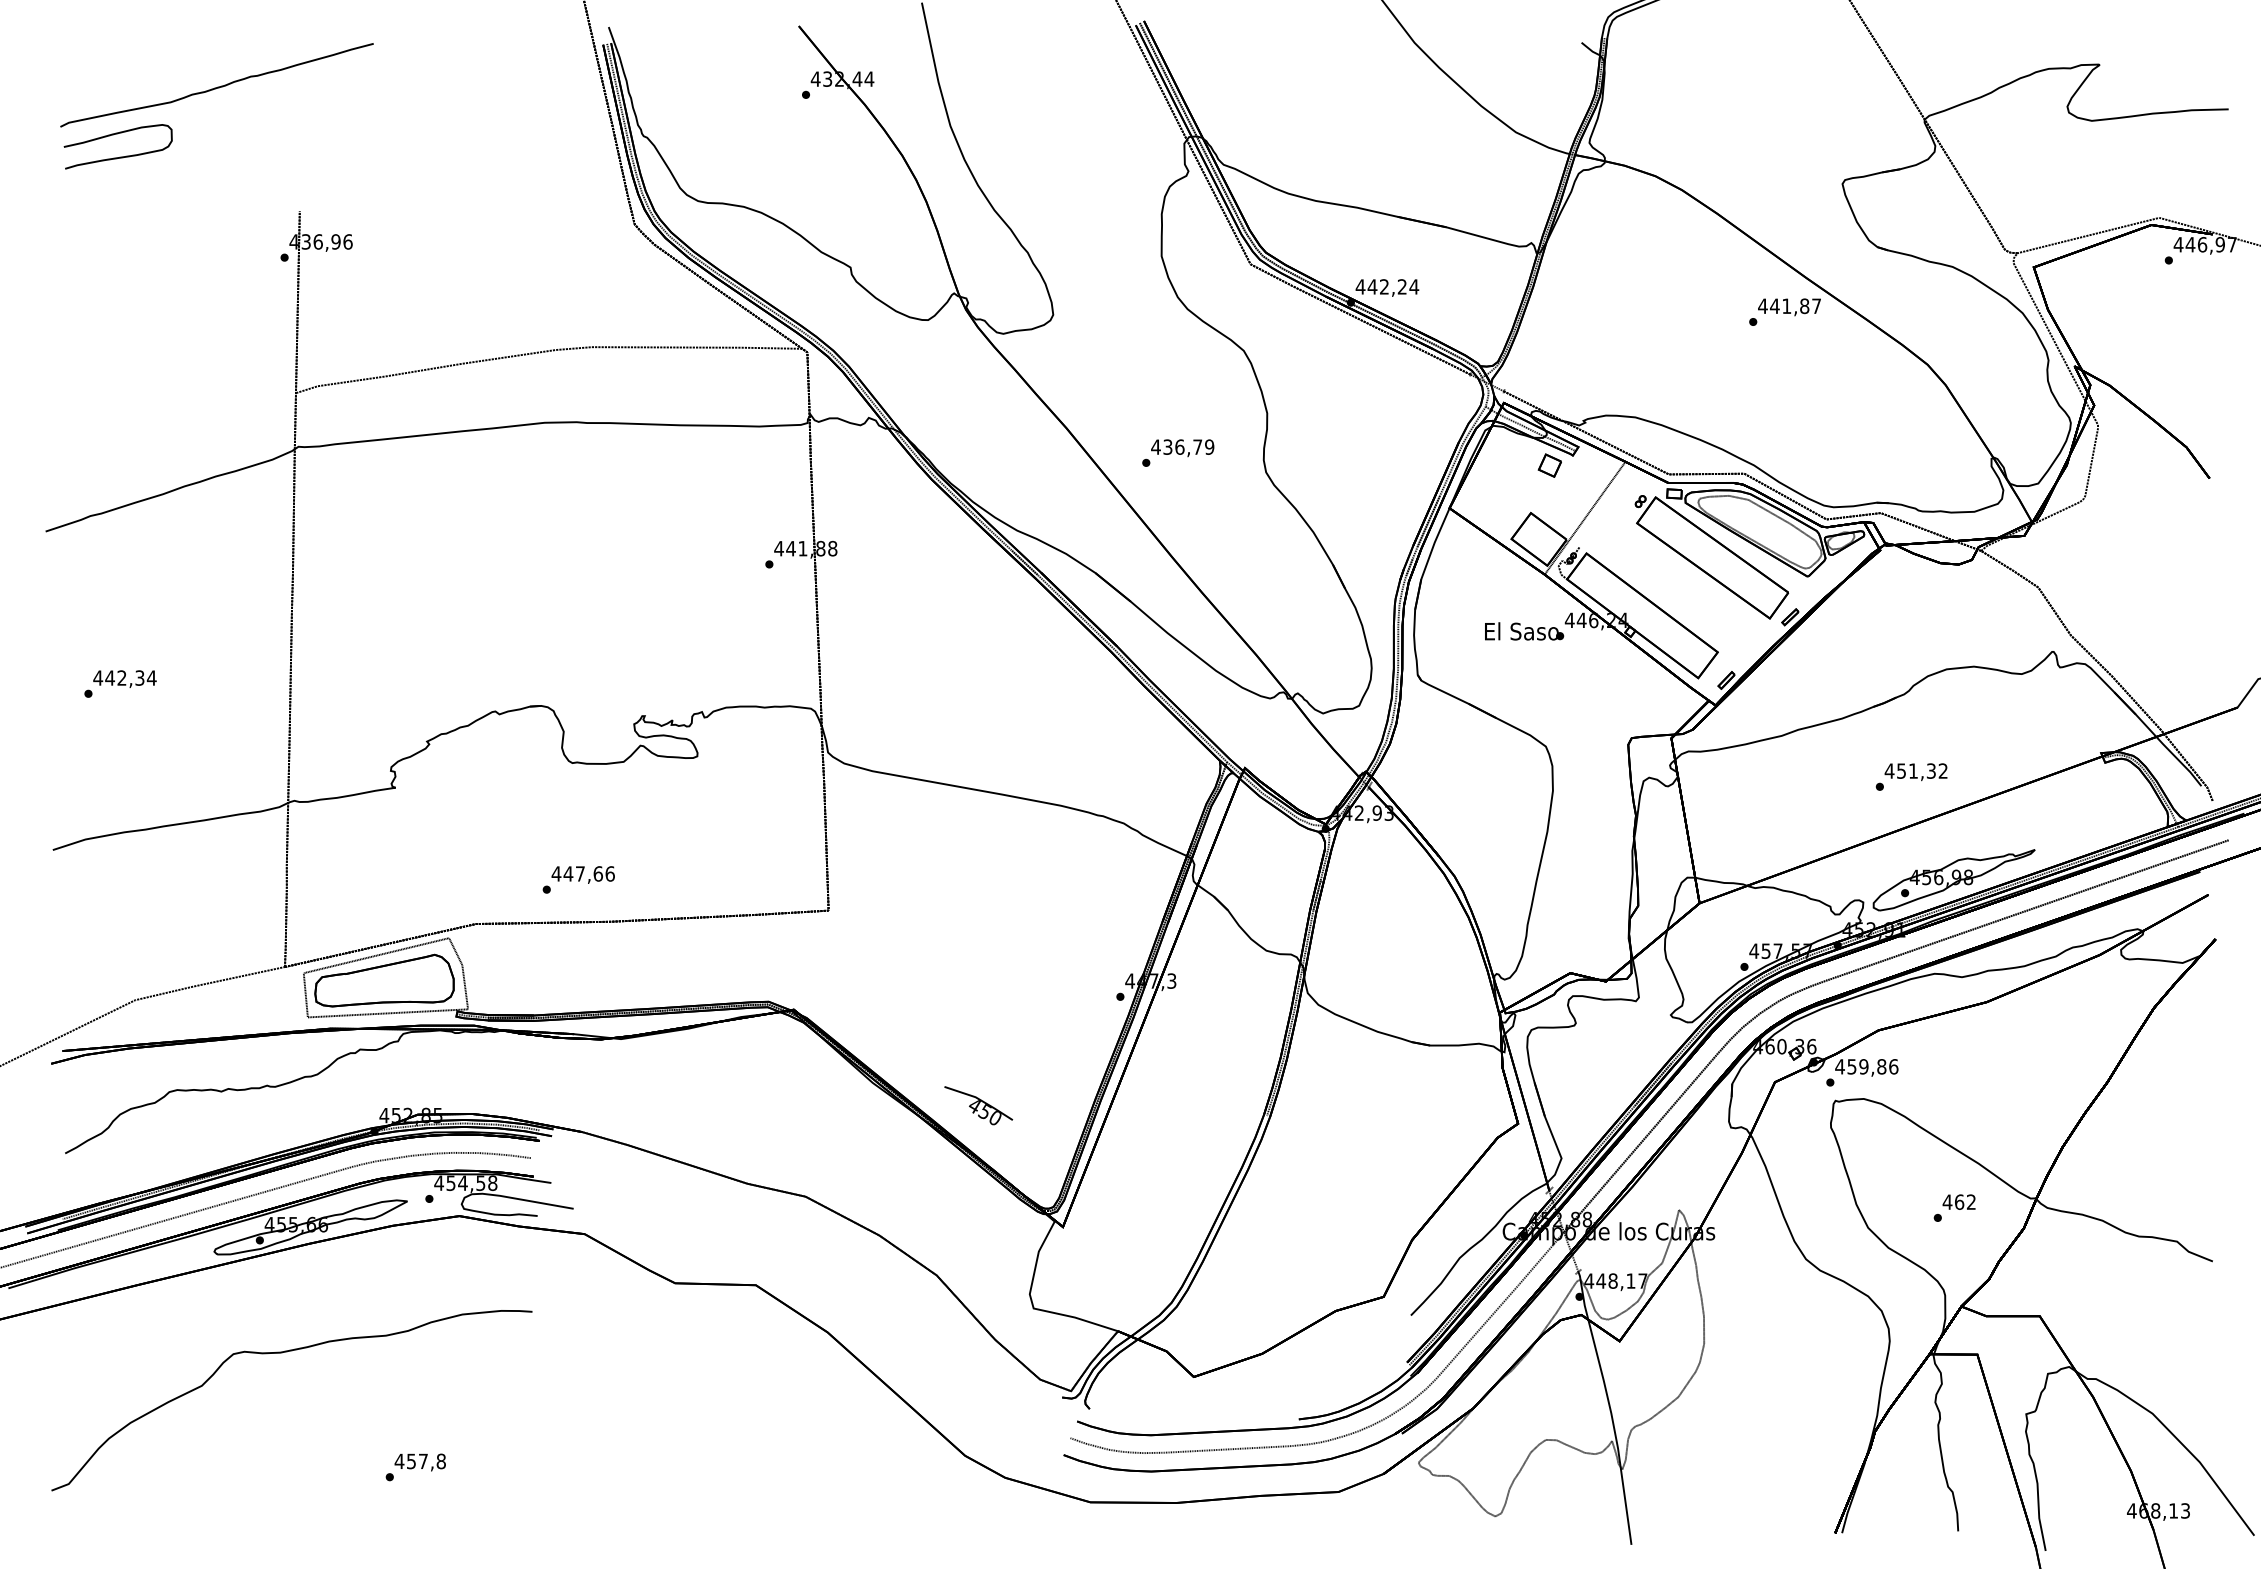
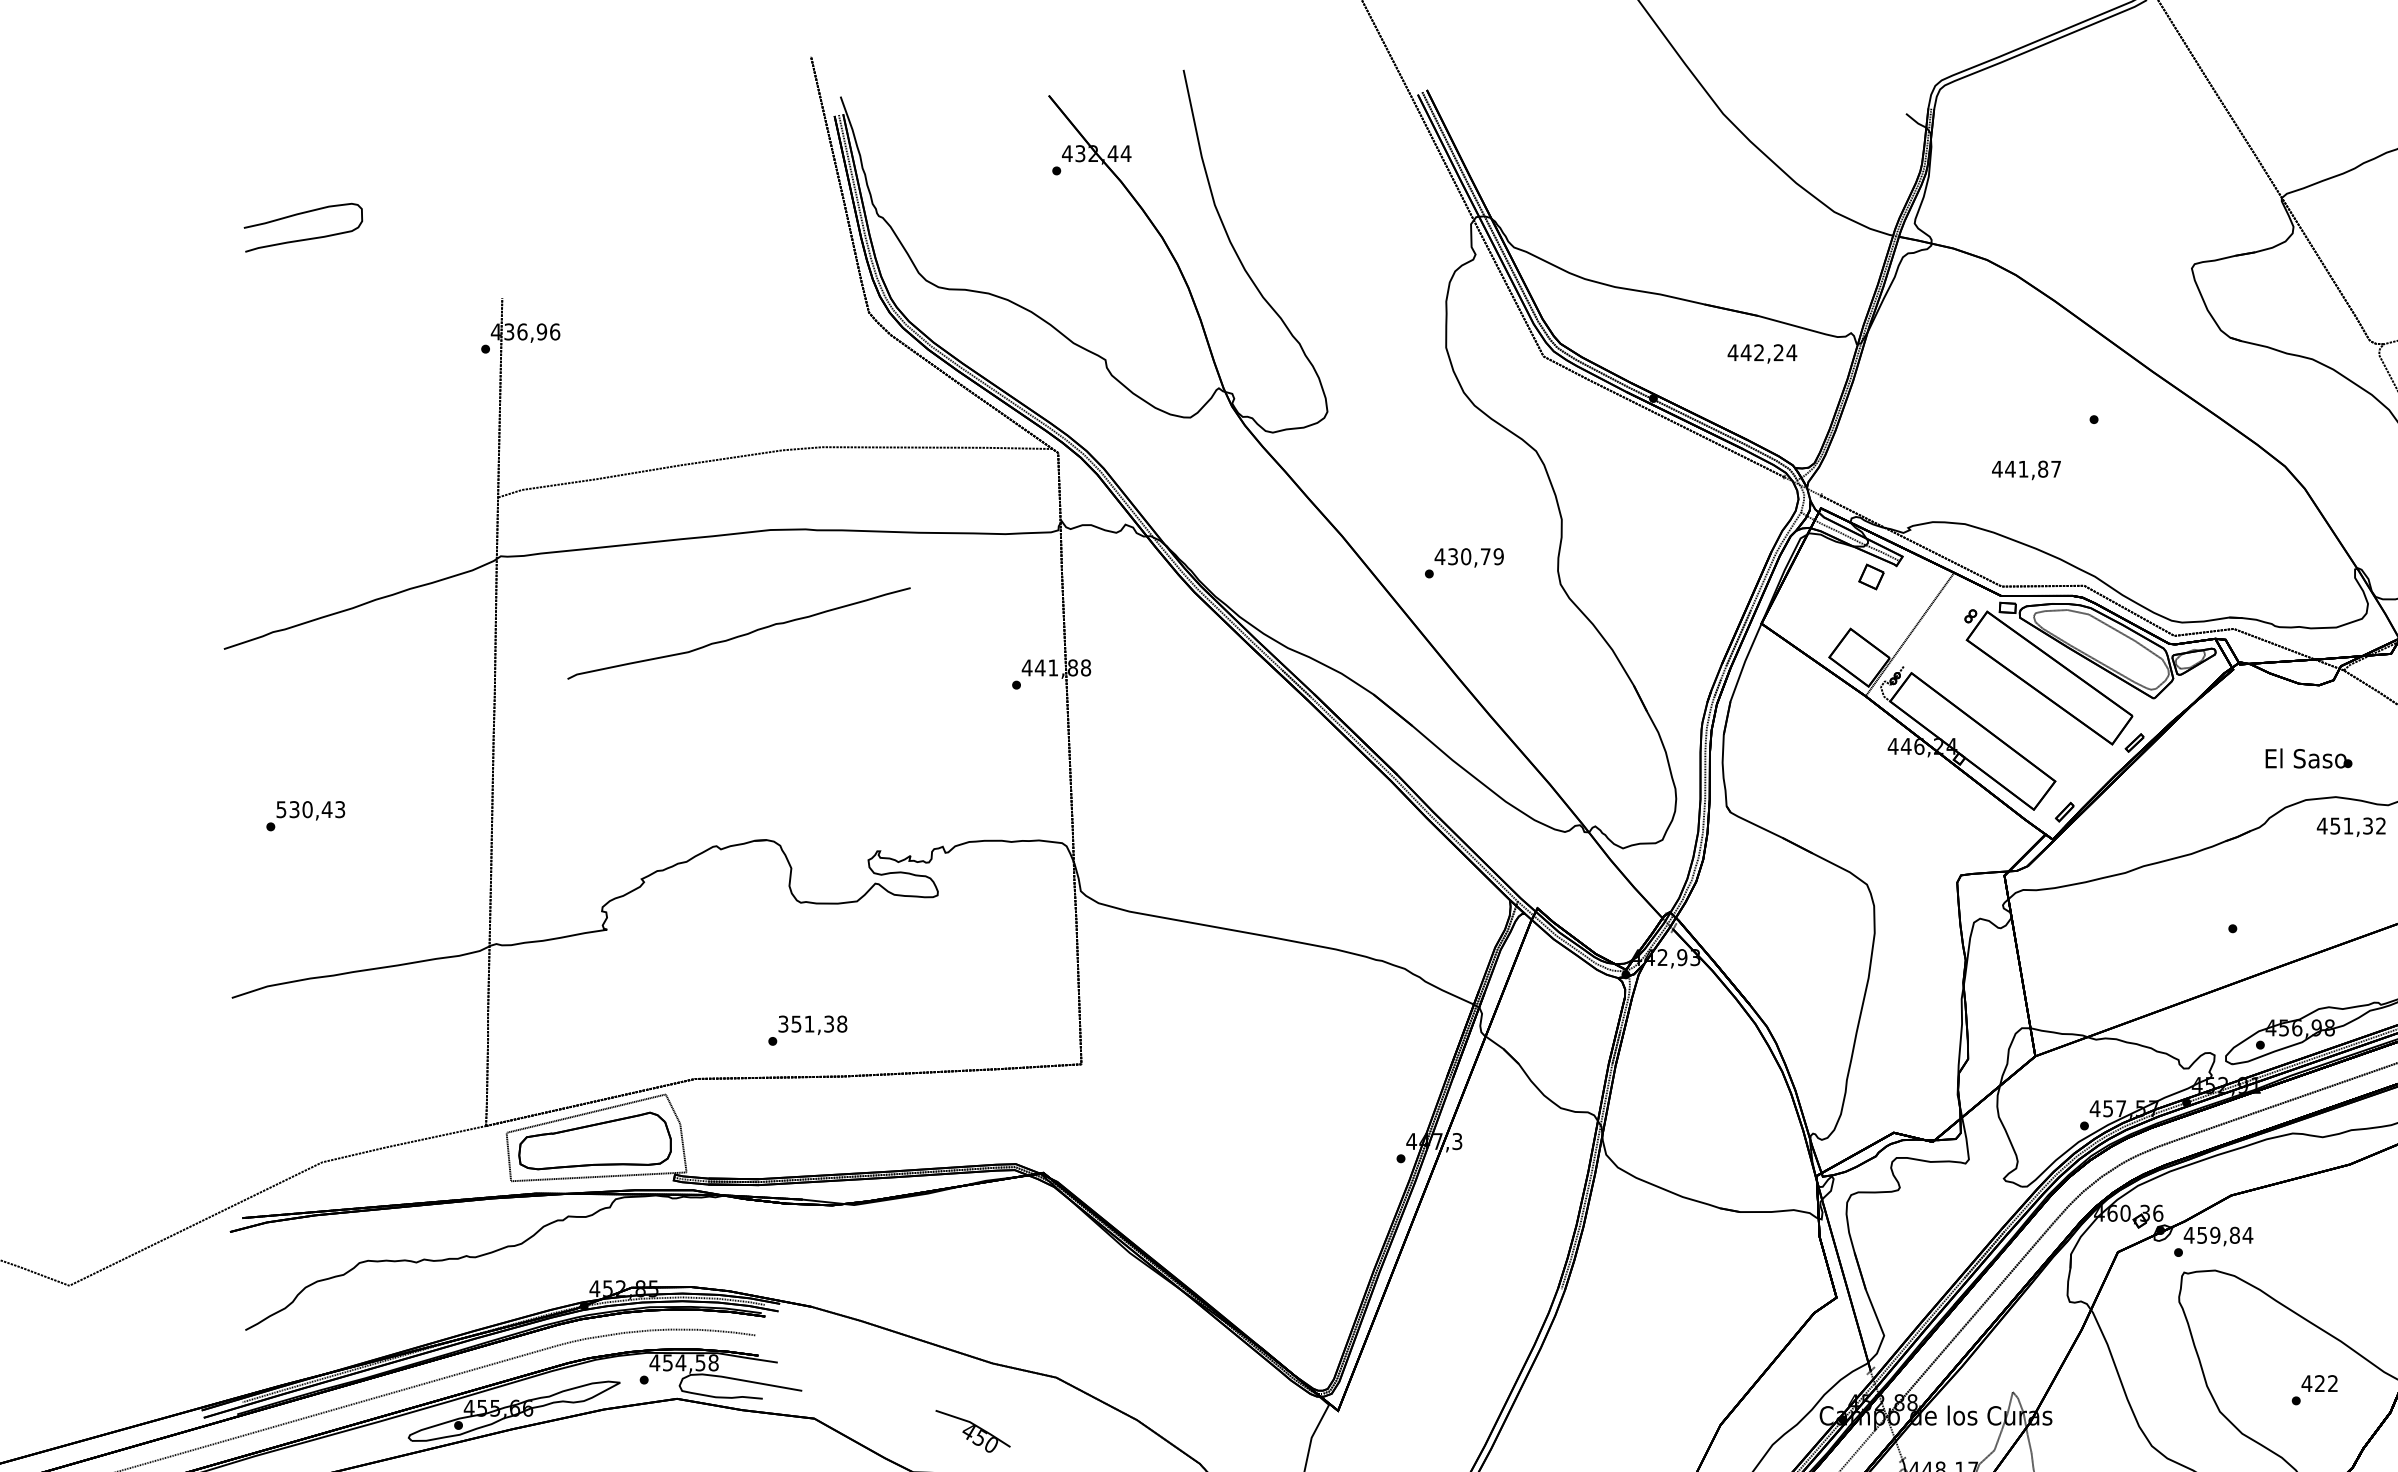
curve: (217, 86) -> (739, 634), moved
text: (1387, 287) -> (1762, 353), moved
text: (1789, 307) -> (2026, 470), moved
text: (1179, 446) -> (1465, 555), 436,79 -> 430,79
text: (1524, 631) -> (2309, 758), moved
text: (124, 677) -> (310, 808), 442,34 -> 530,43
text: (1915, 772) -> (2350, 827), moved
text: (582, 873) -> (811, 1023), 447,66 -> 351,38
text: (1893, 1066) -> (2247, 1235), 459,86 -> 459,84
part: (978, 1105) -> (972, 1431), moved
text: (1959, 1201) -> (2319, 1382), 462 -> 422

